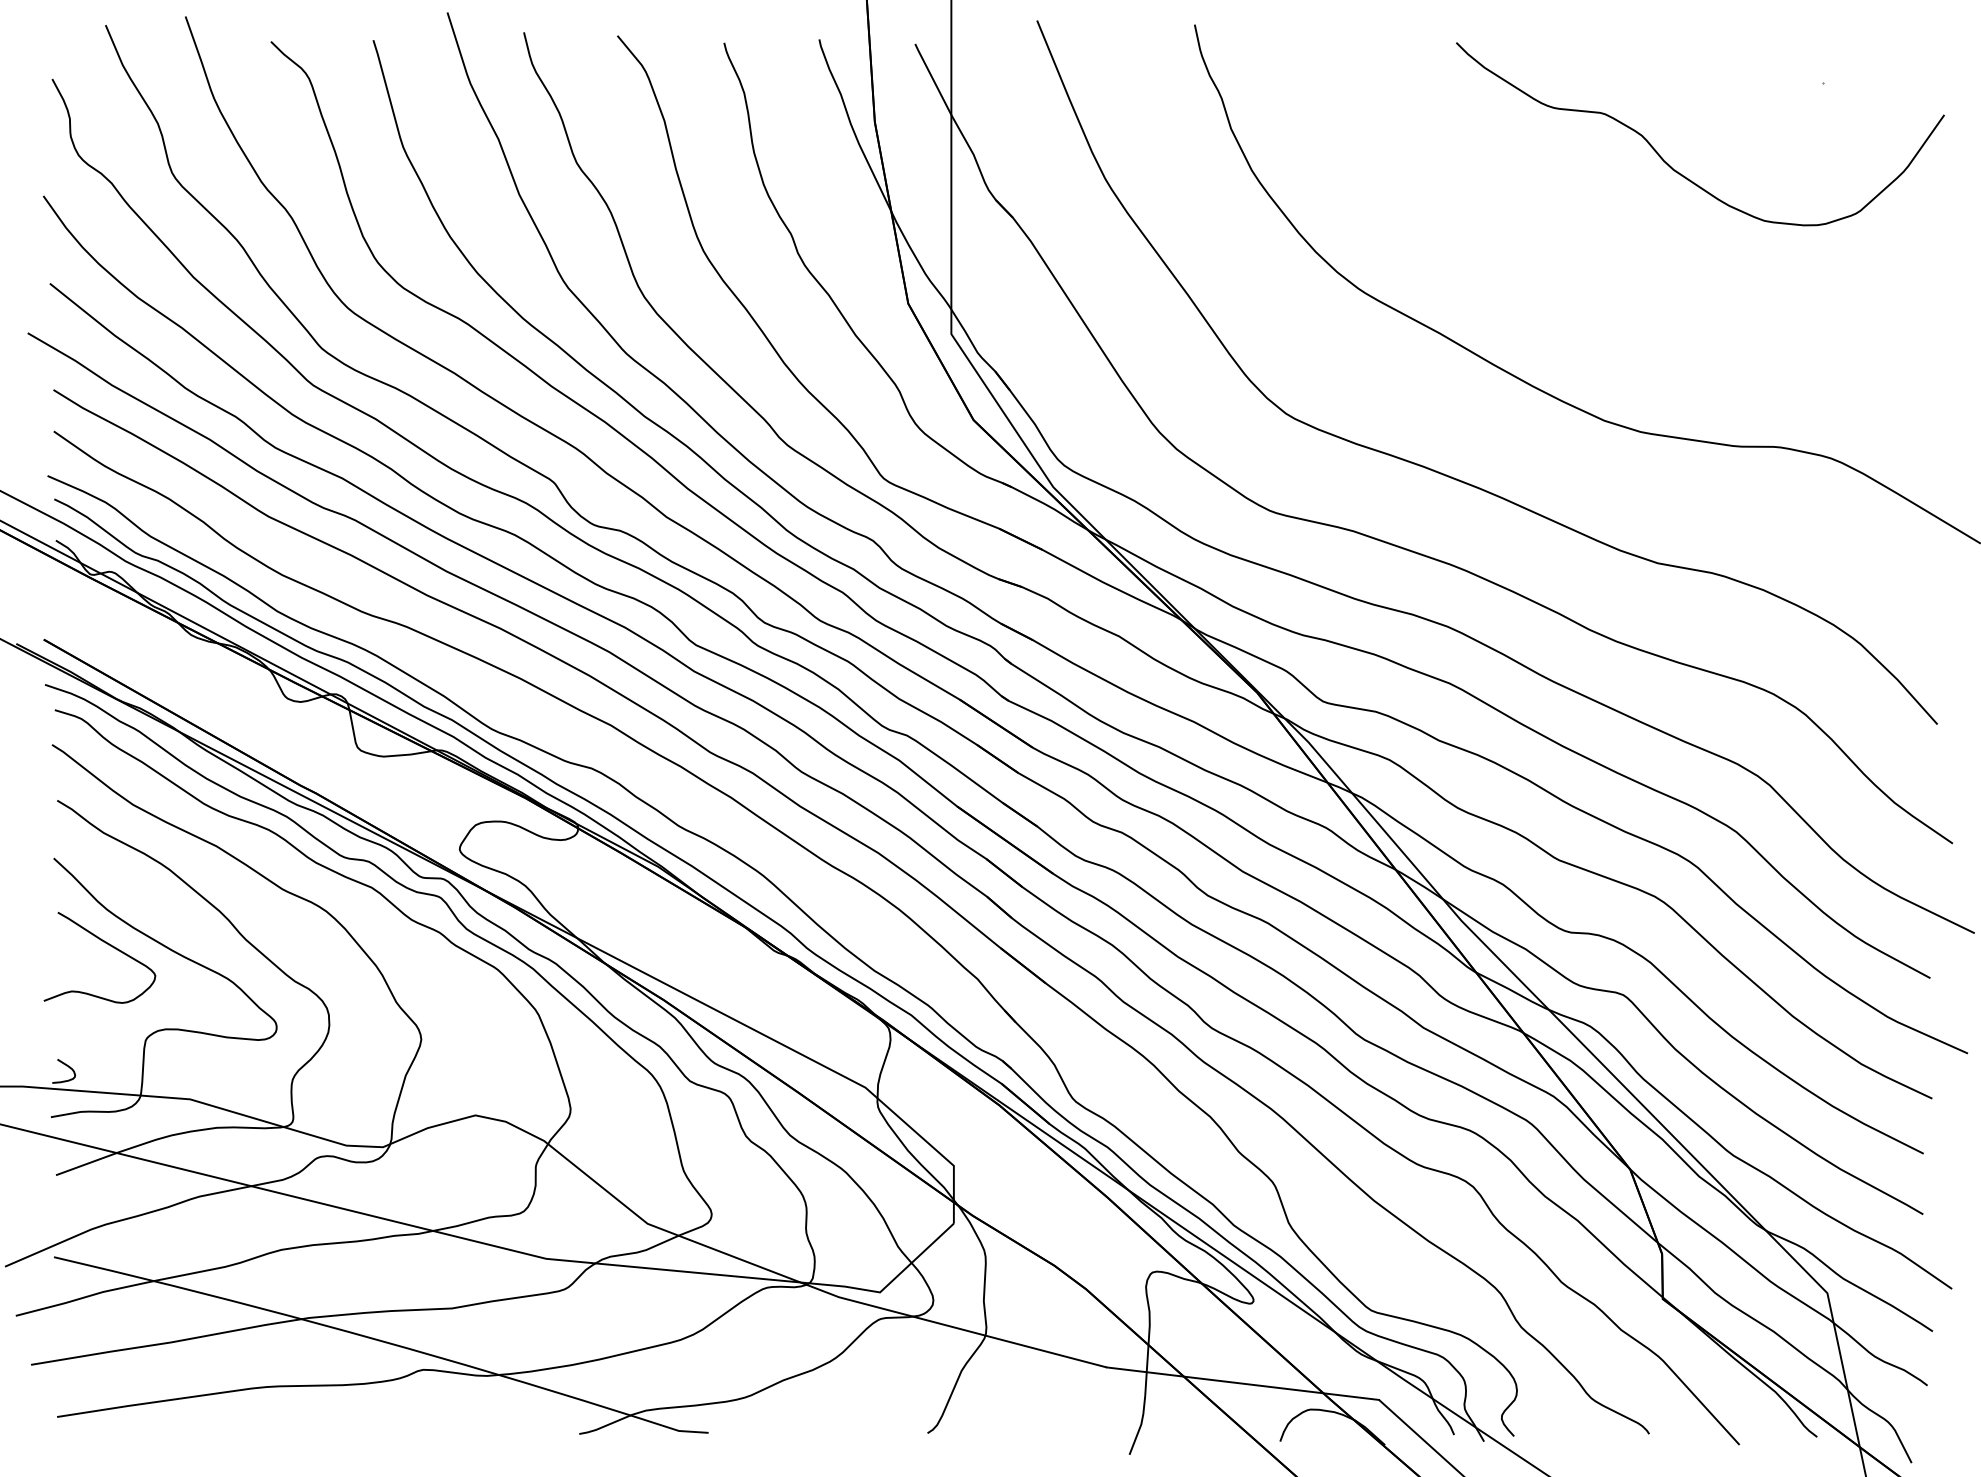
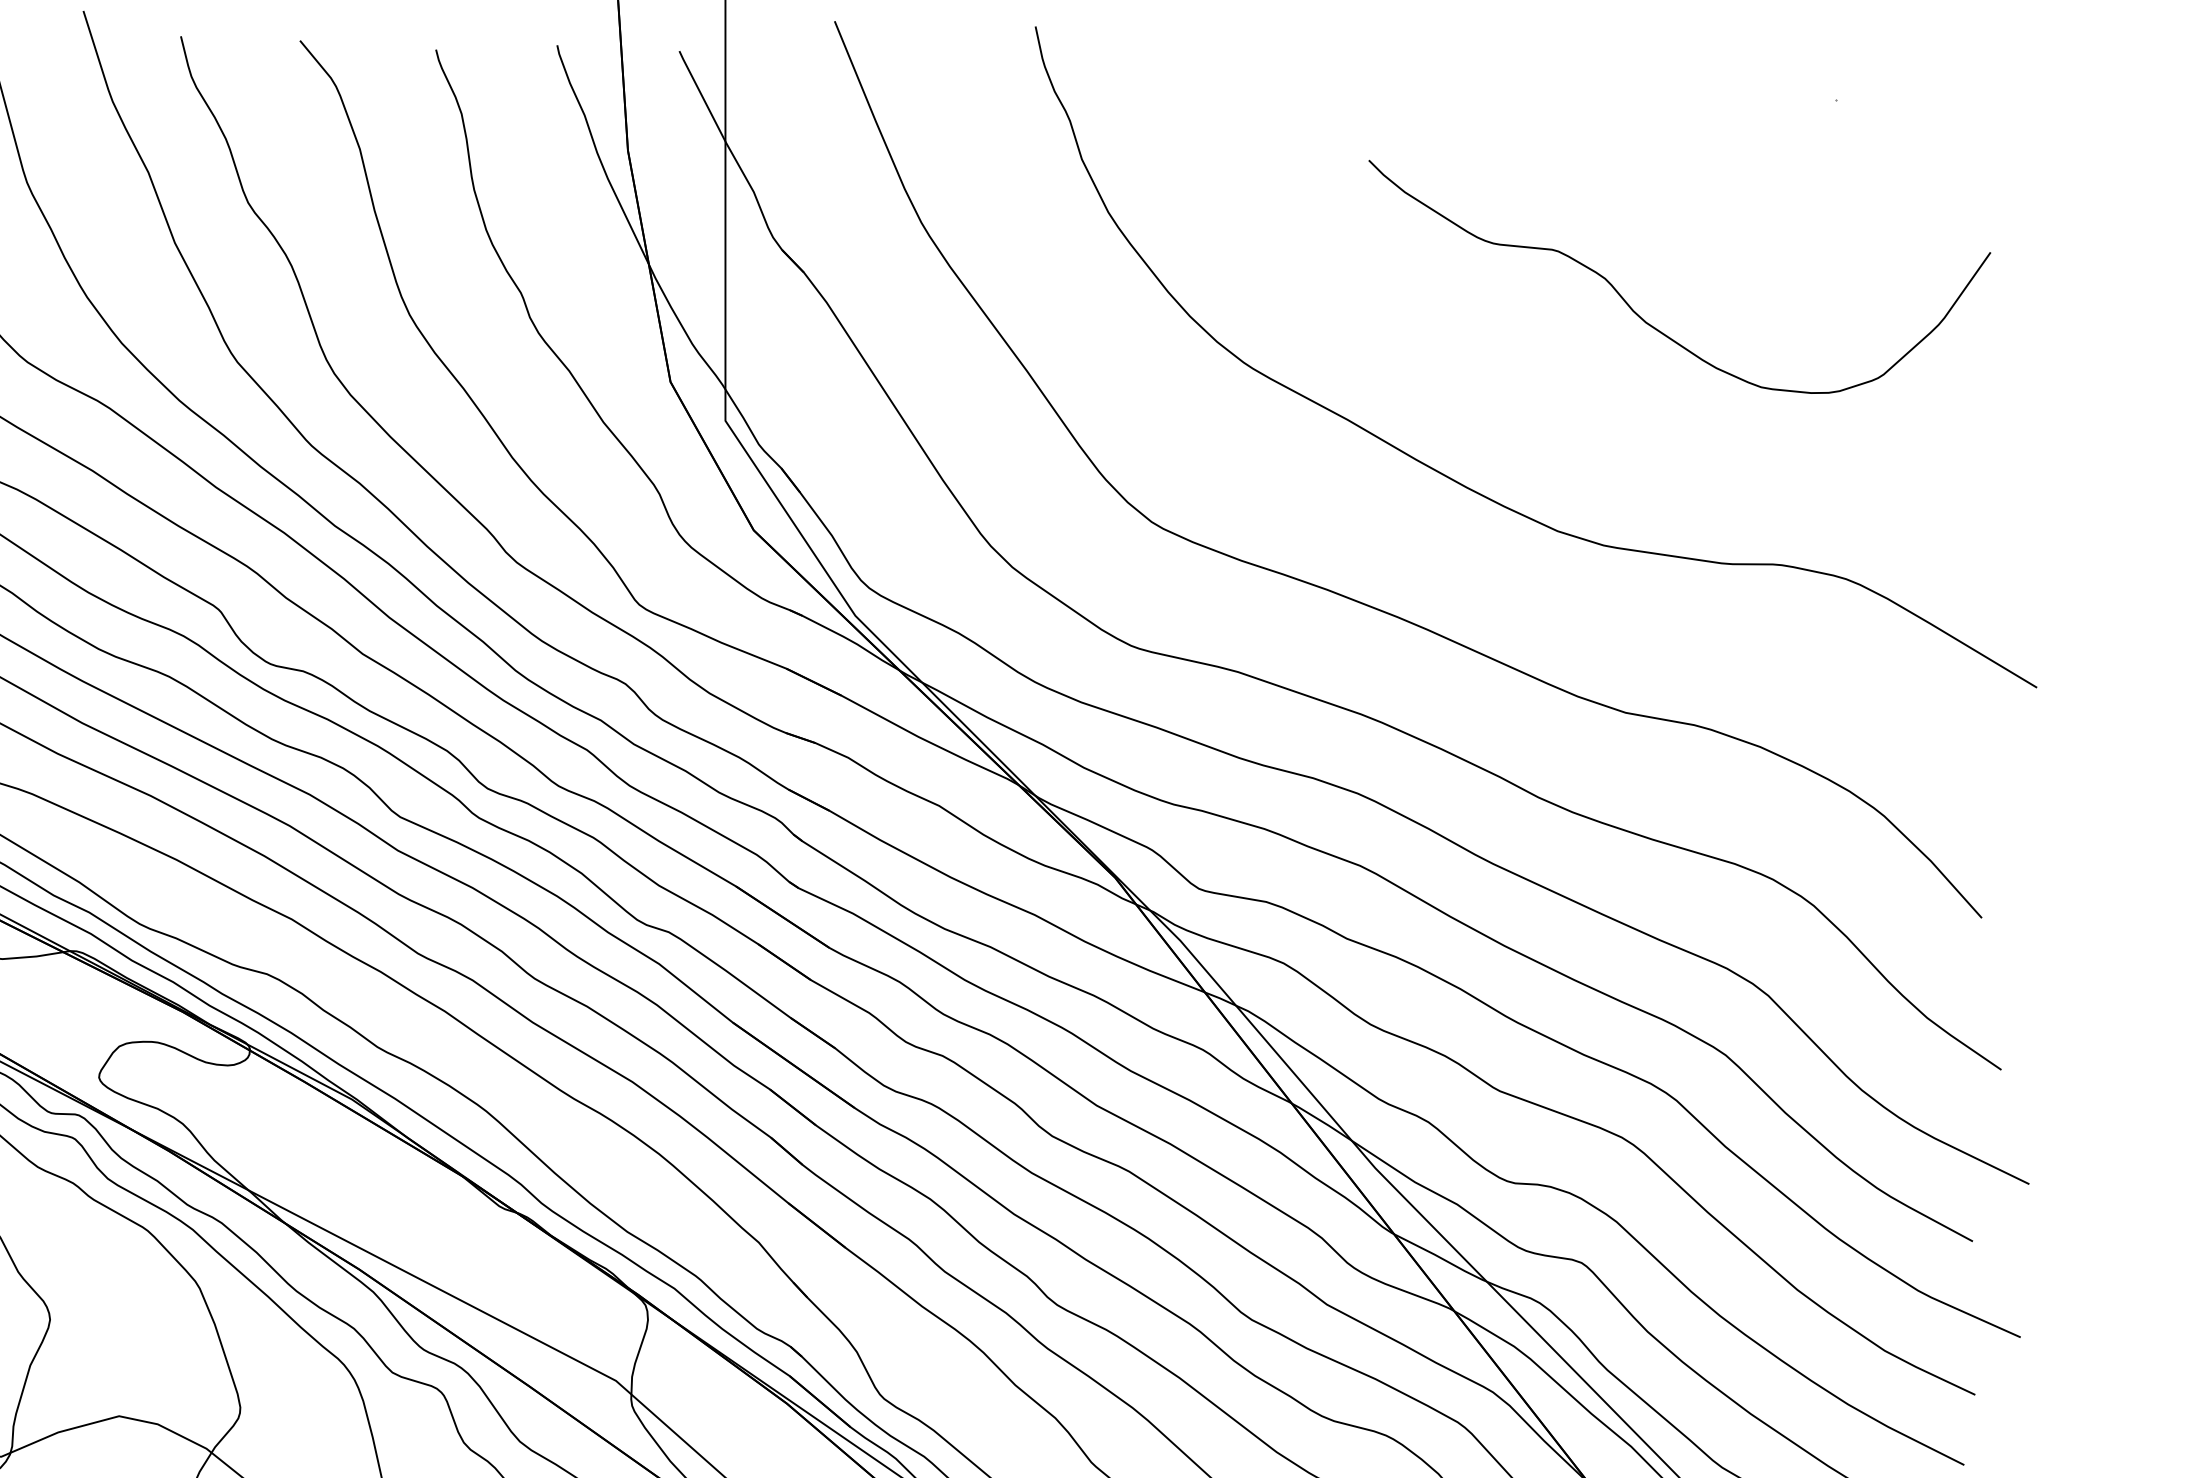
curve: (1669, 164) -> (1640, 315), moved

